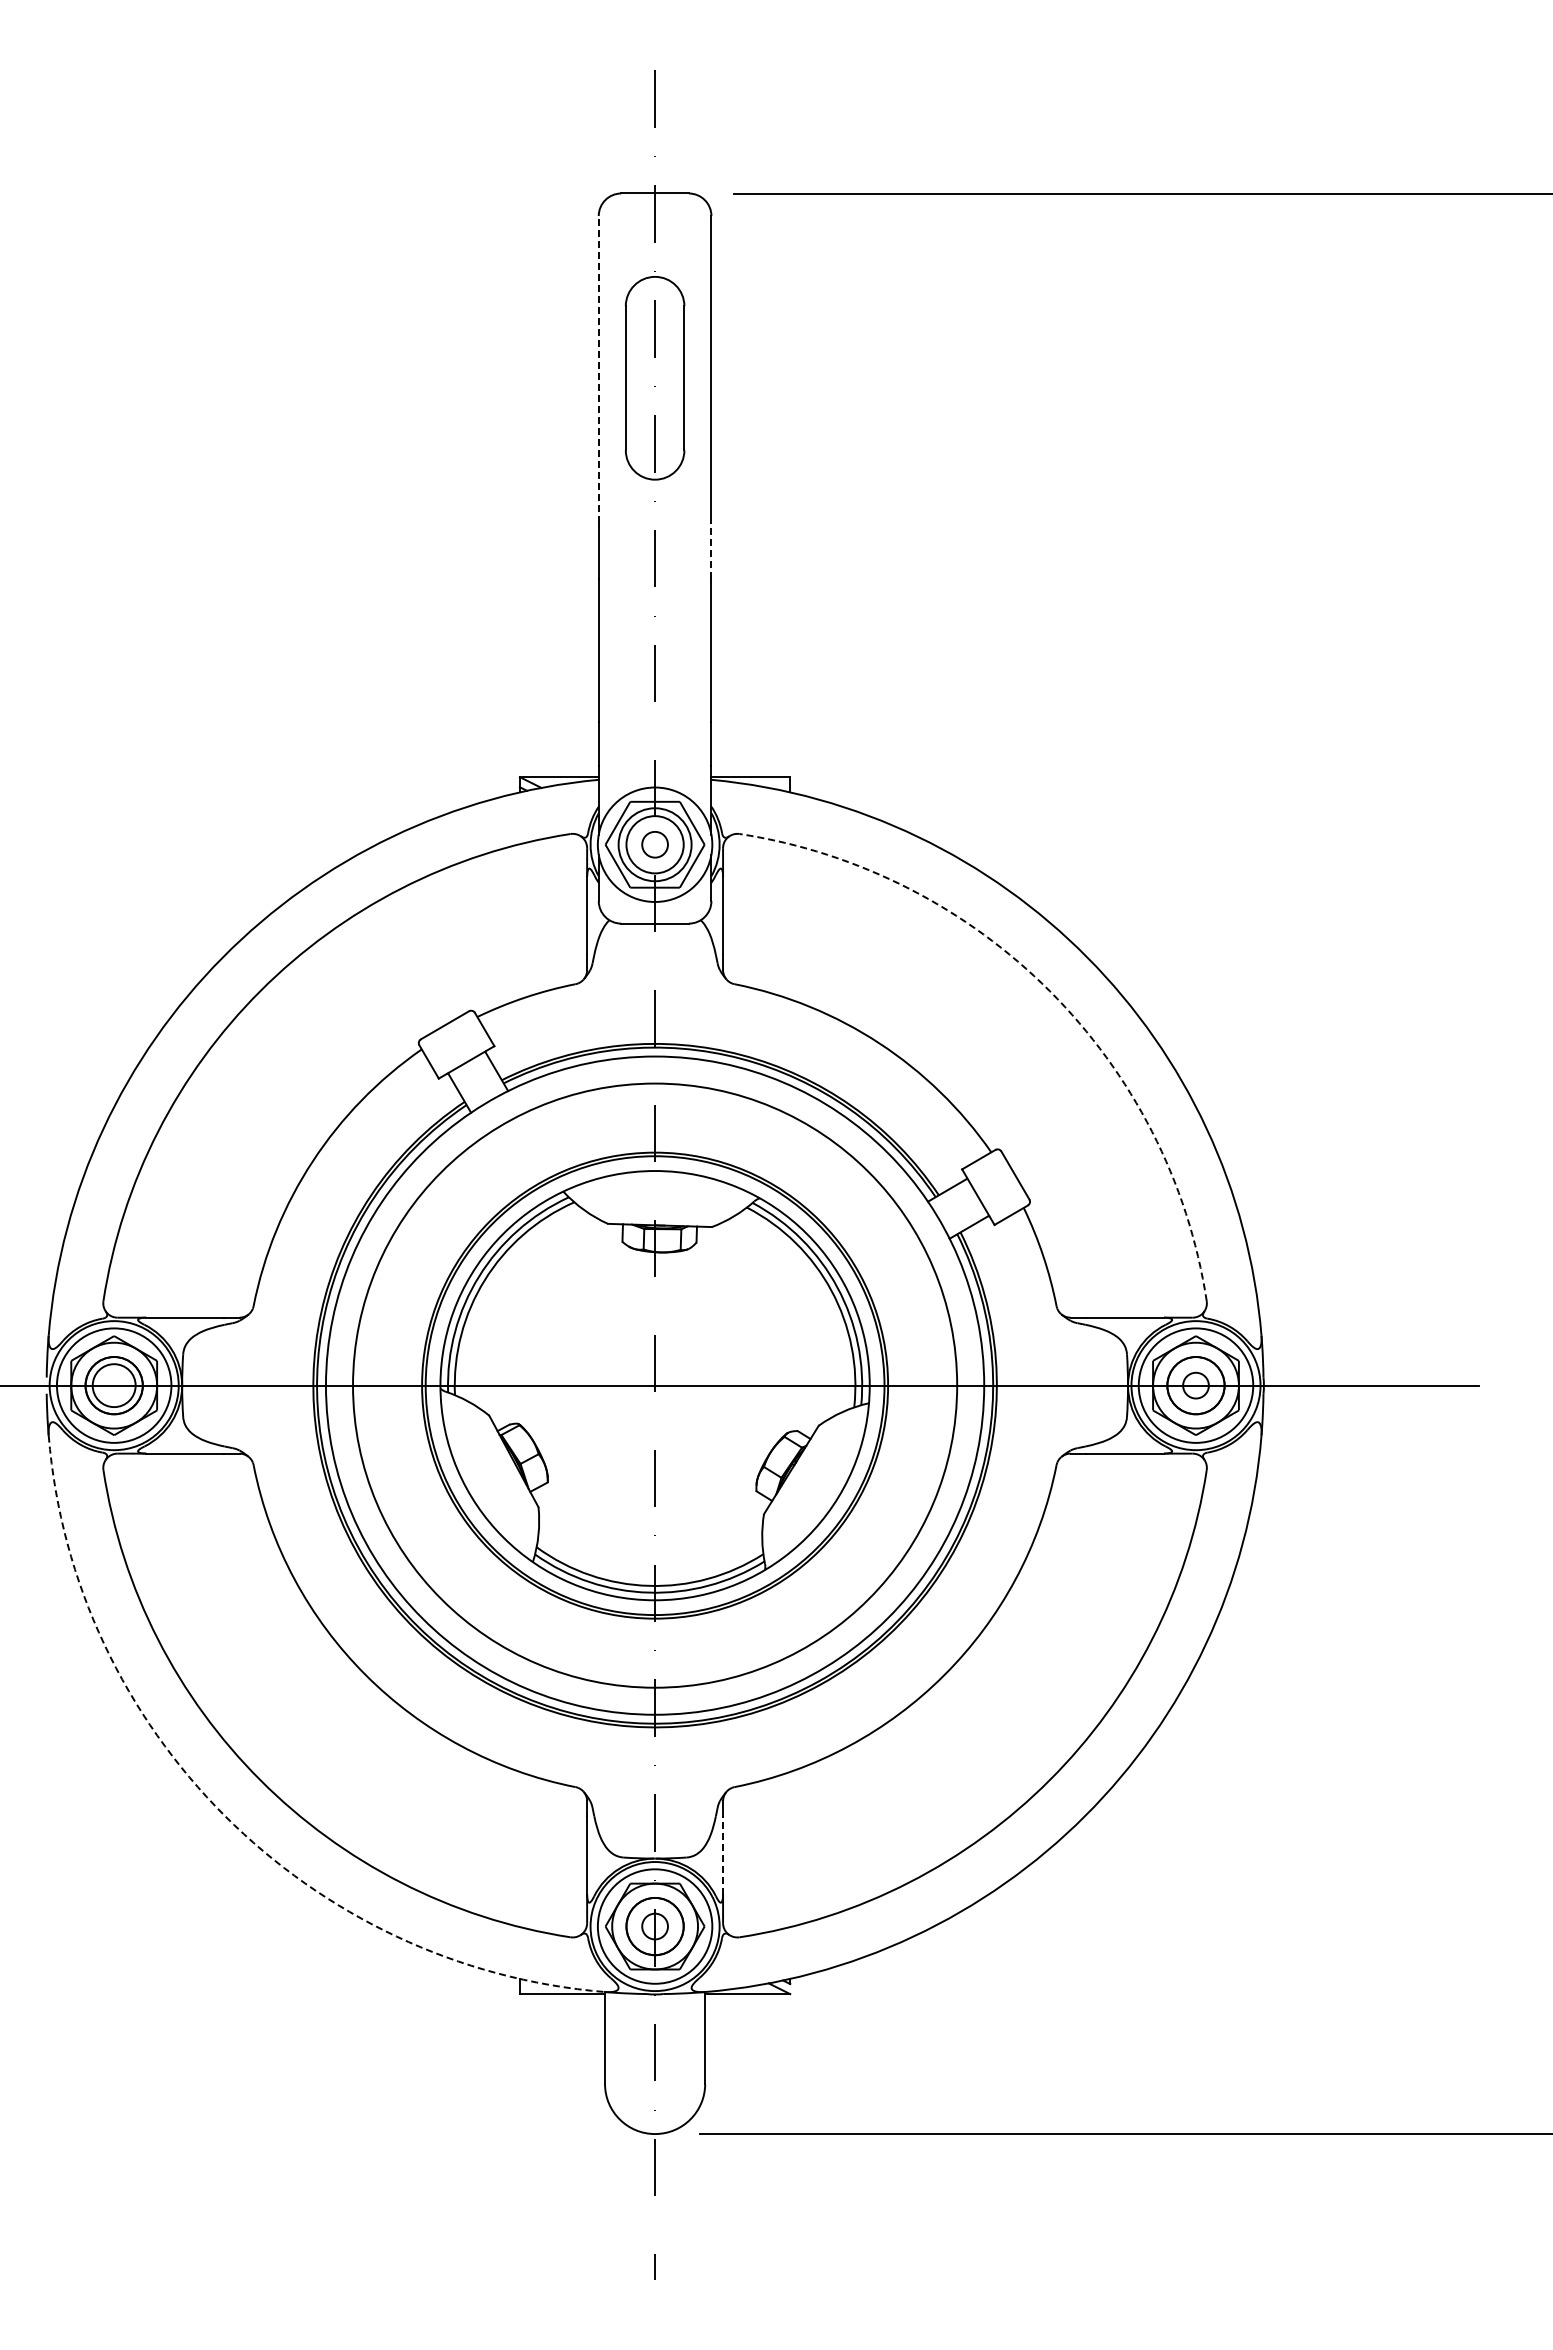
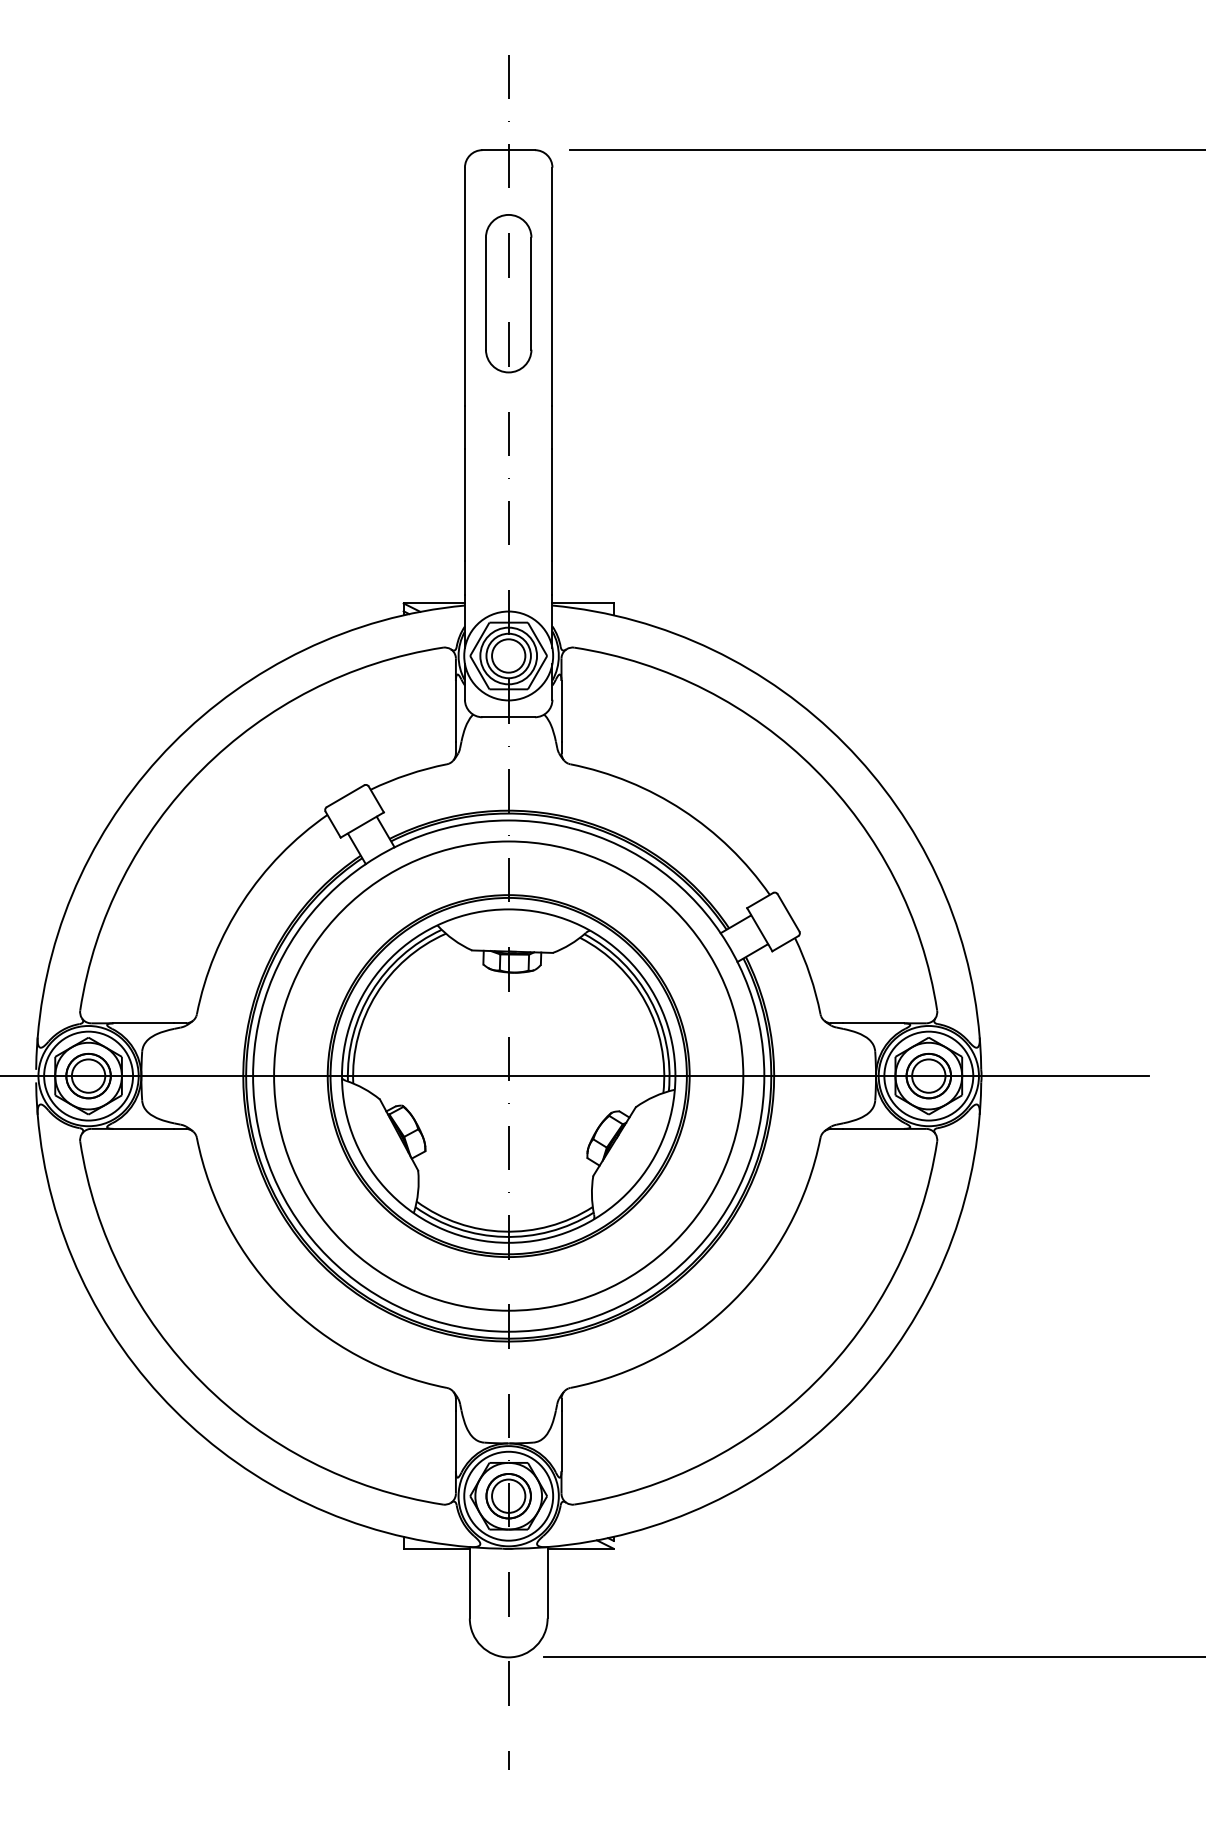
line: (598, 368) -> (464, 286), dashed -> solid
line: (711, 550) -> (552, 427), dashed -> solid
circle: (654, 844) -> (508, 655), size x1.67
arc: (1049, 991) -> (815, 769), dashed -> solid
circle: (1195, 1385) -> (928, 1075), size x1.67
arc: (224, 1815) -> (174, 1409), dashed -> solid
line: (723, 1854) -> (561, 1440), dashed -> solid
circle: (654, 1926) -> (508, 1496), size x1.67

